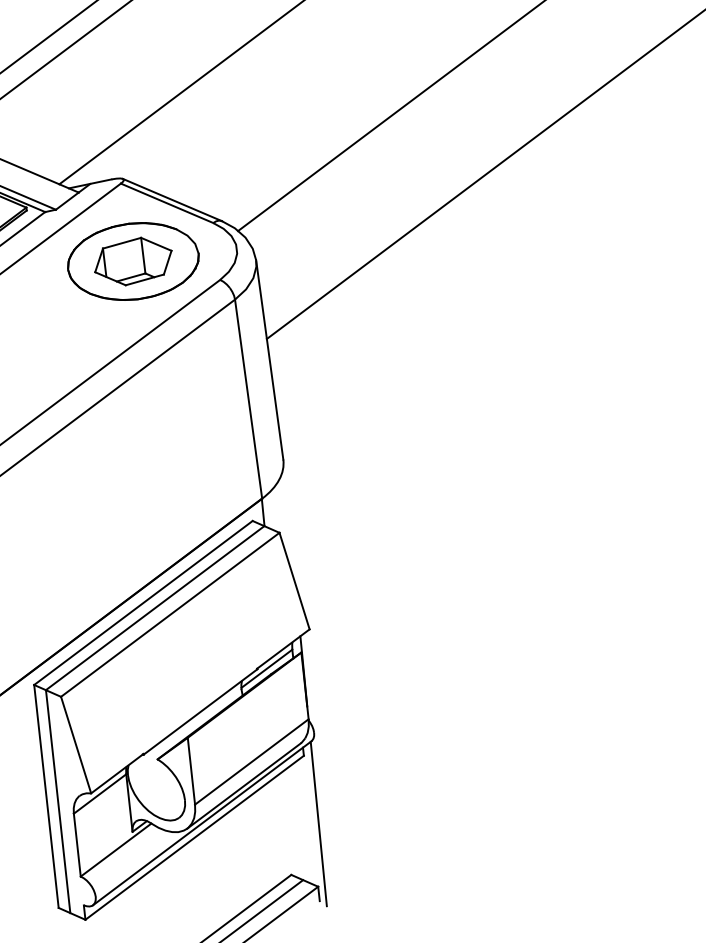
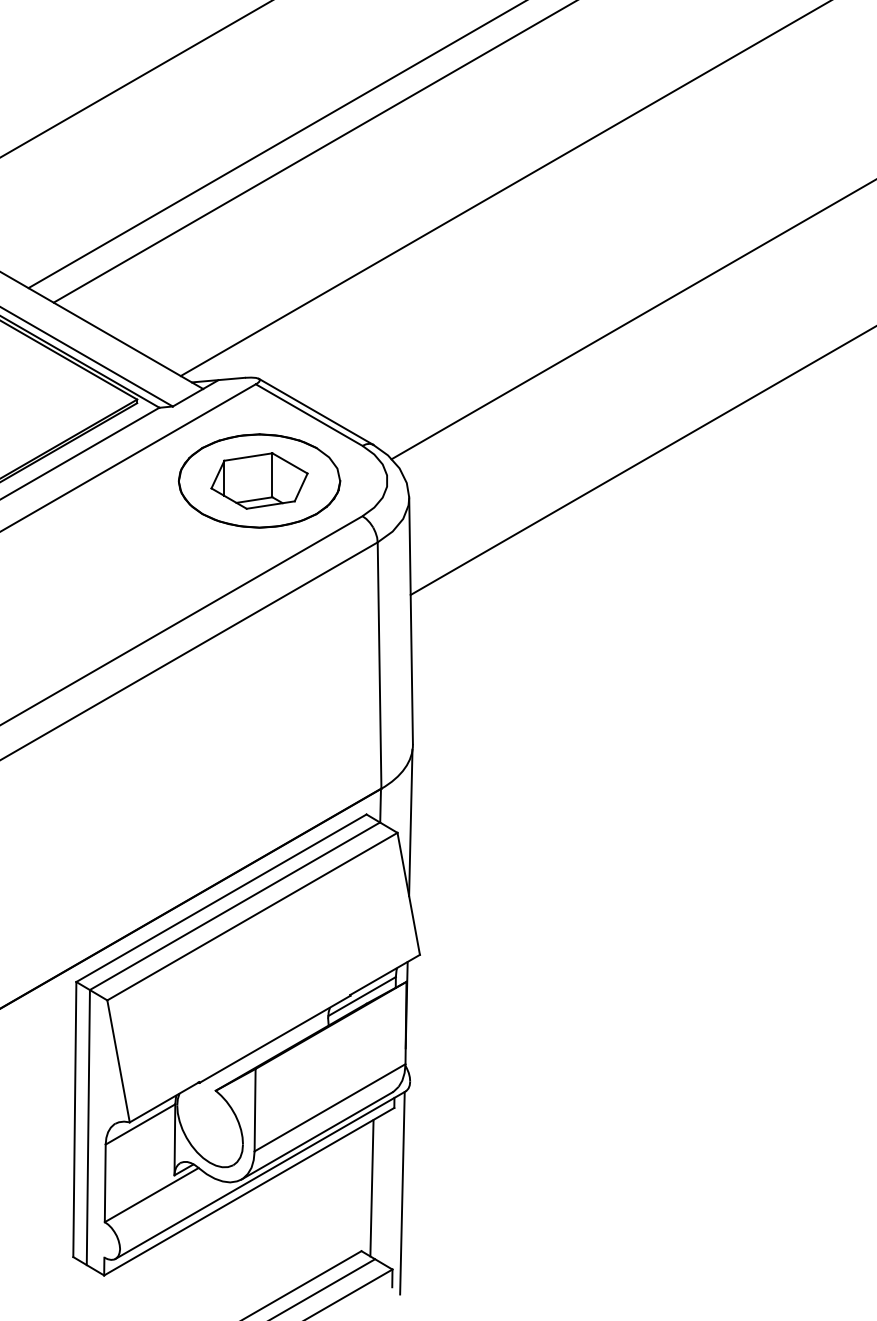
line: (289, 523) -> (410, 822), added
line: (293, 822) -> (371, 1187), added

